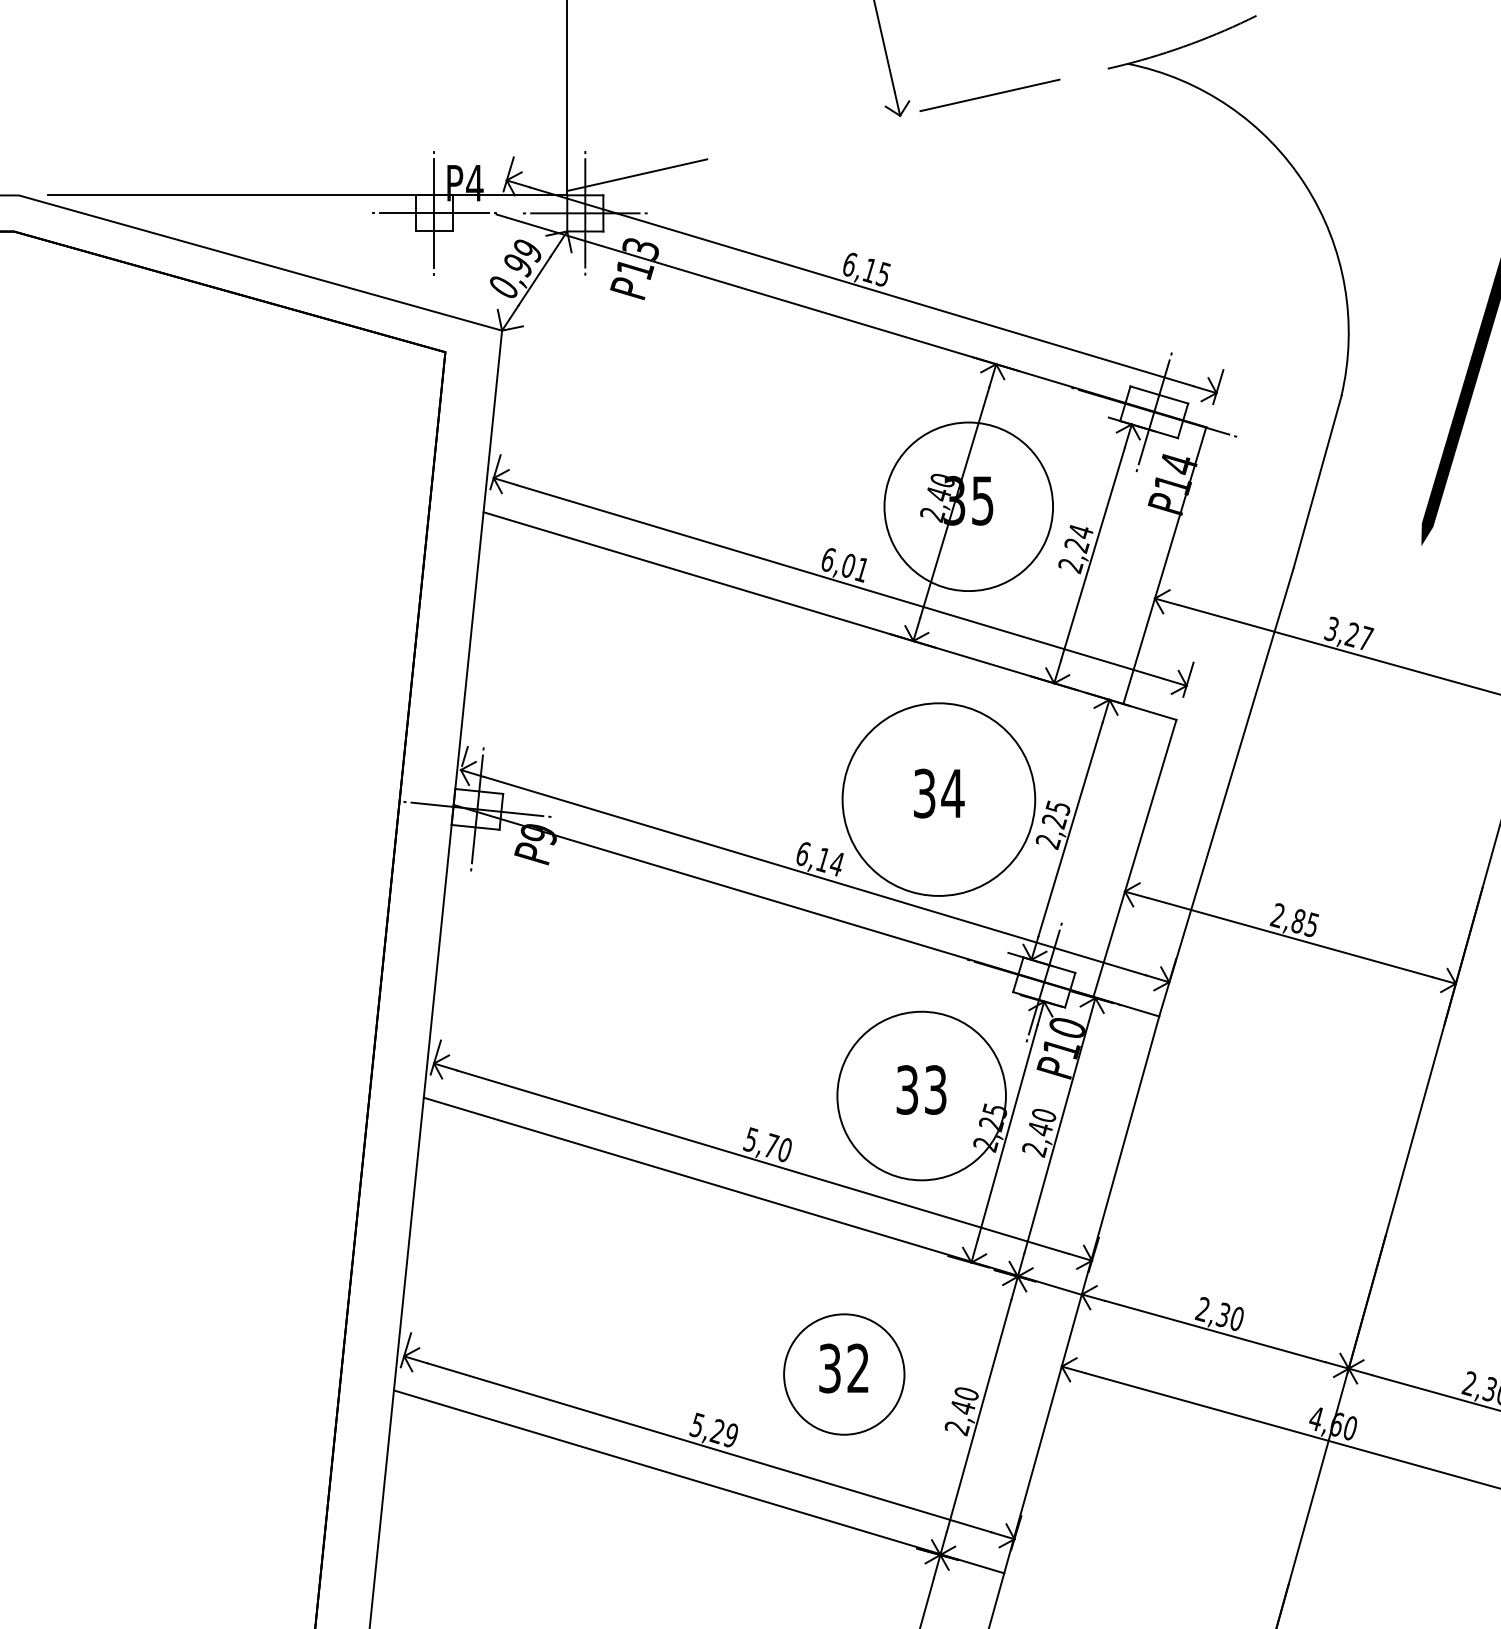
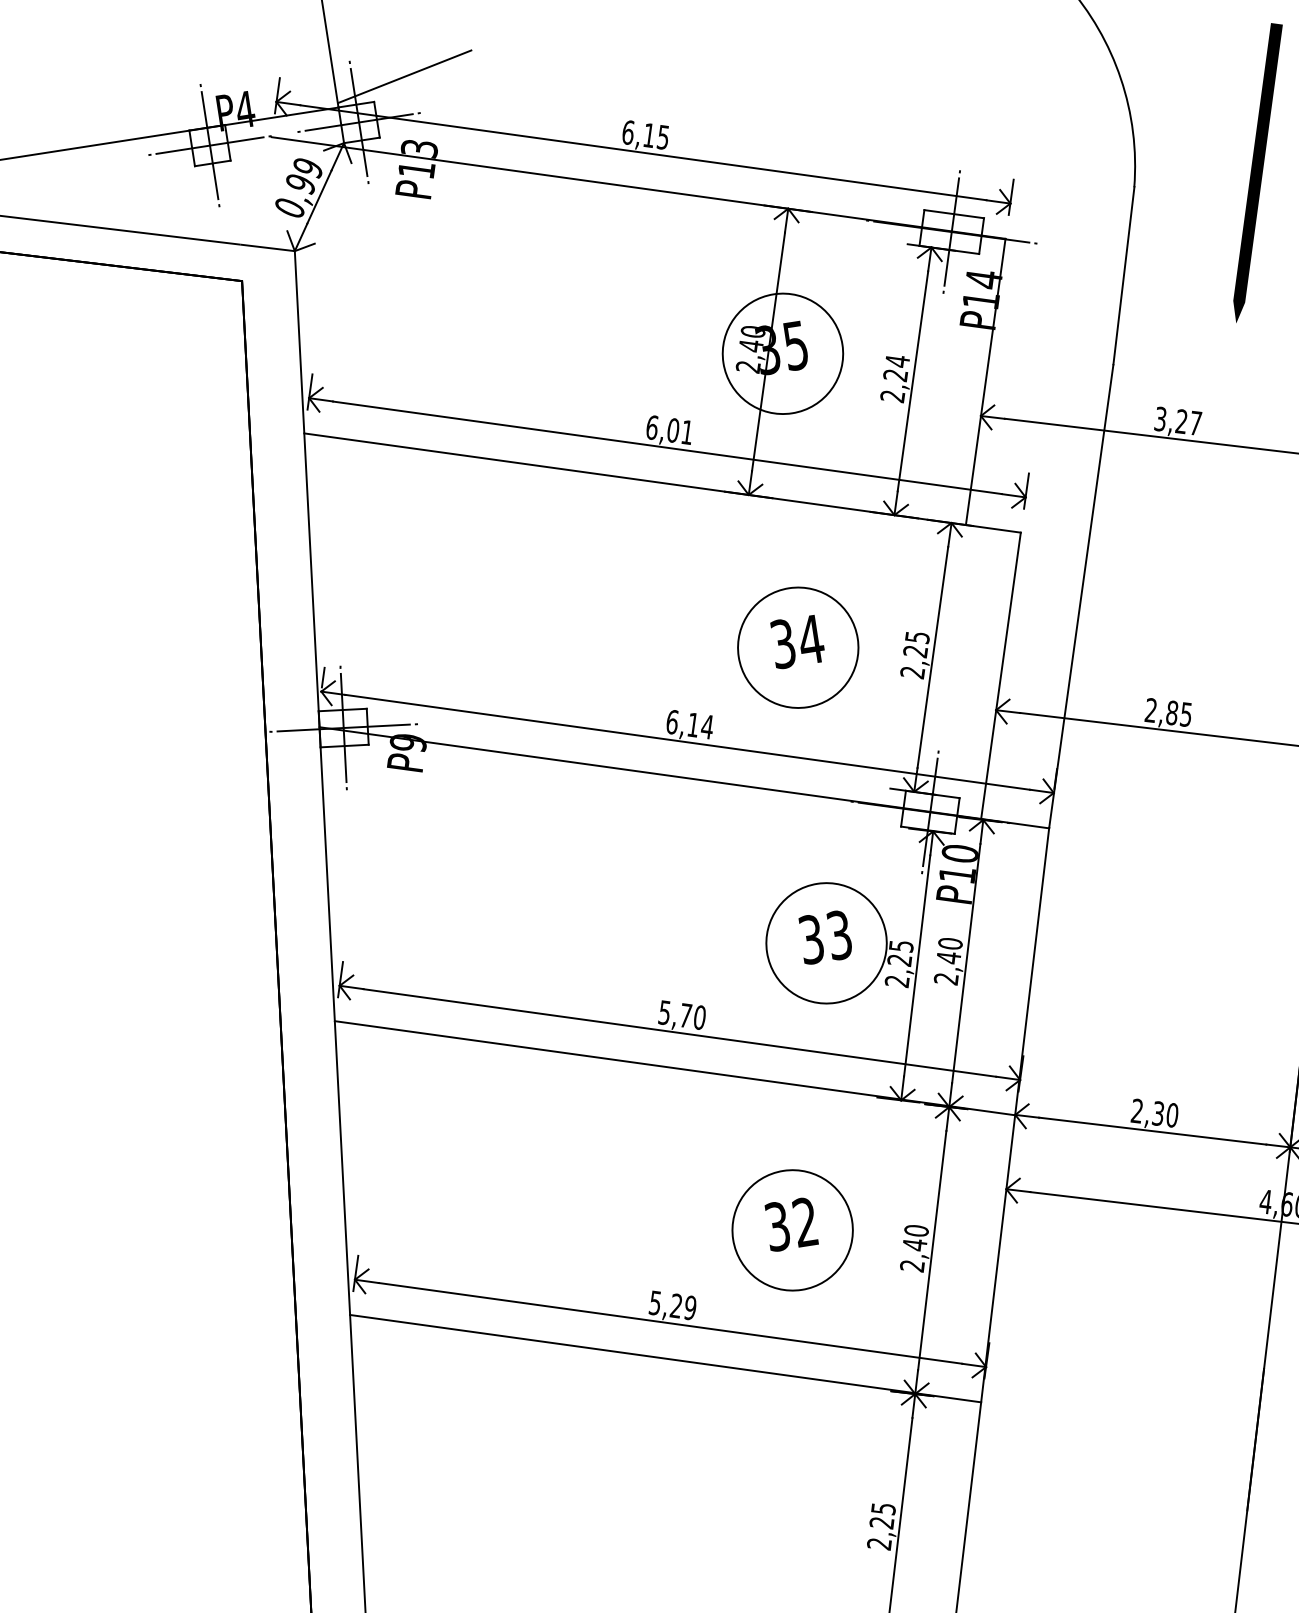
circle: (968, 506) -> (782, 353), size x0.71
circle: (938, 799) -> (797, 647), size x0.62
circle: (921, 1095) -> (826, 942), size x0.71

